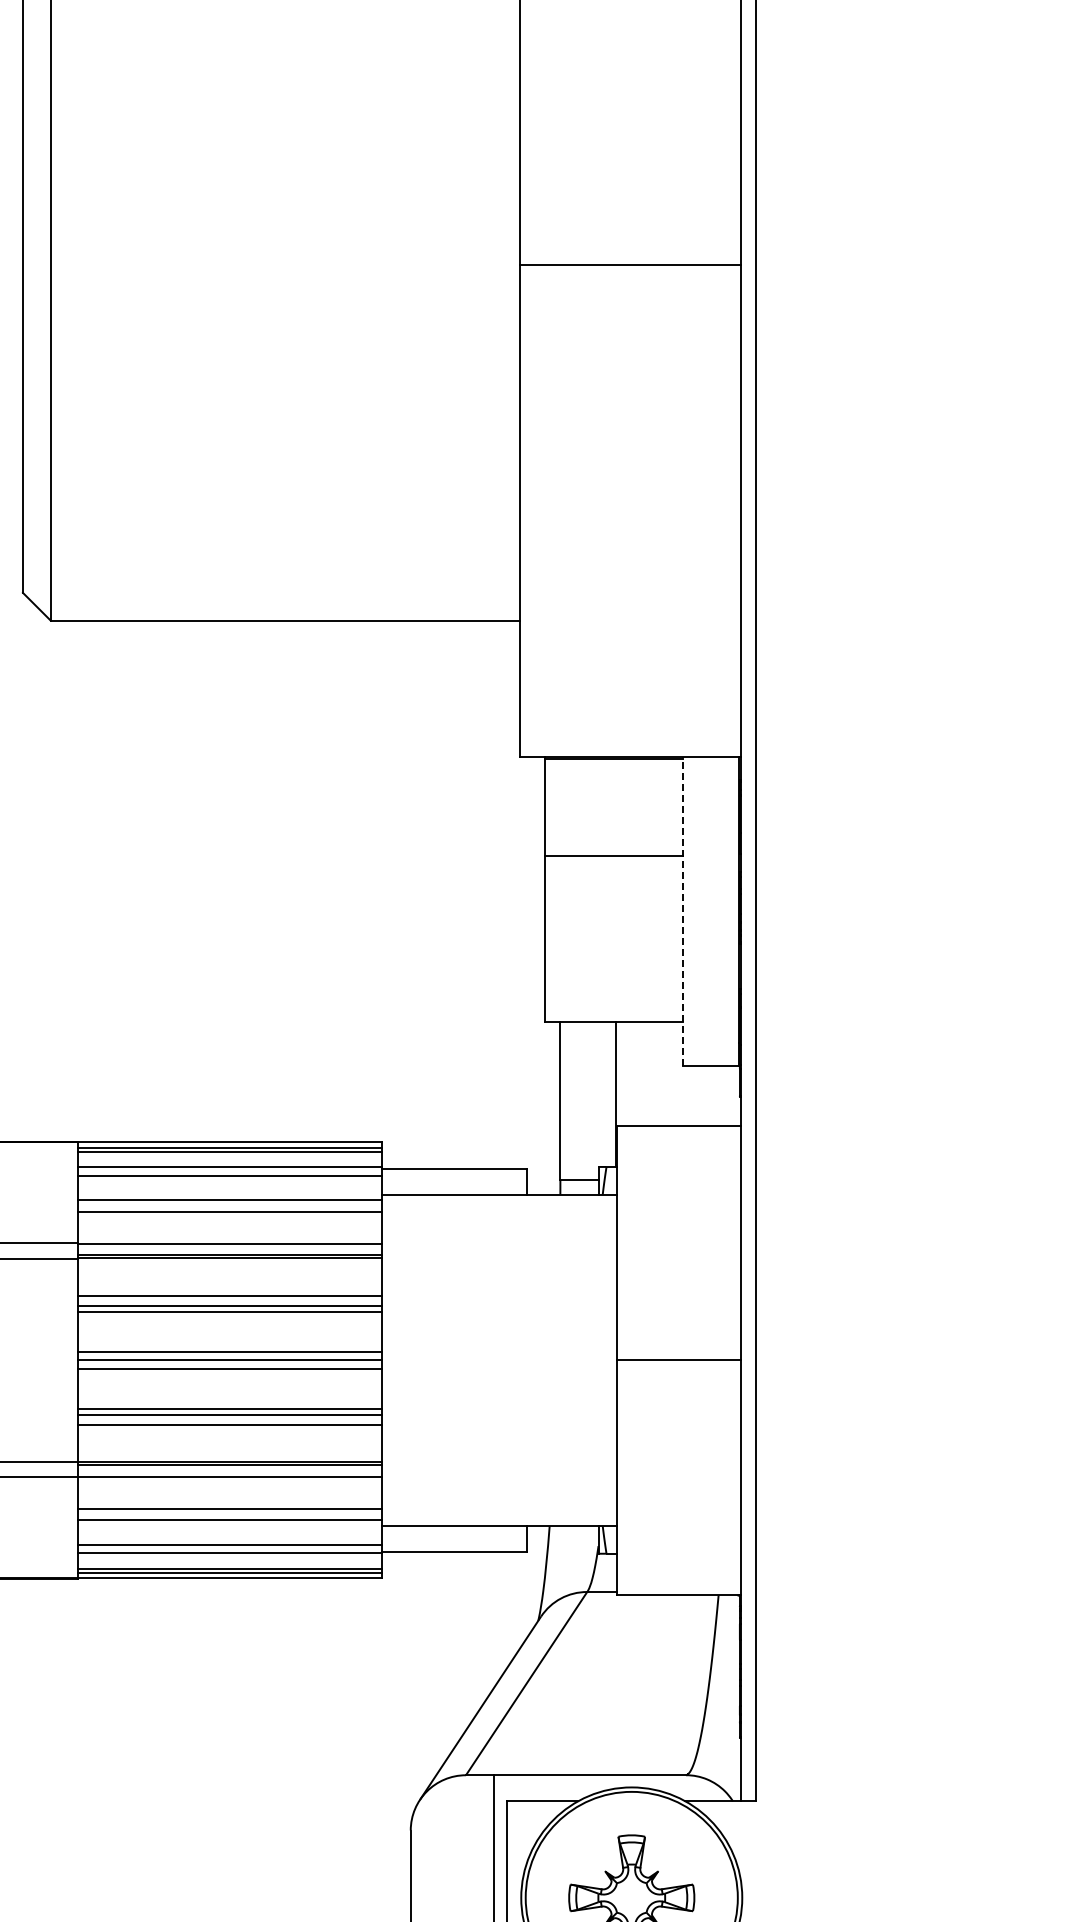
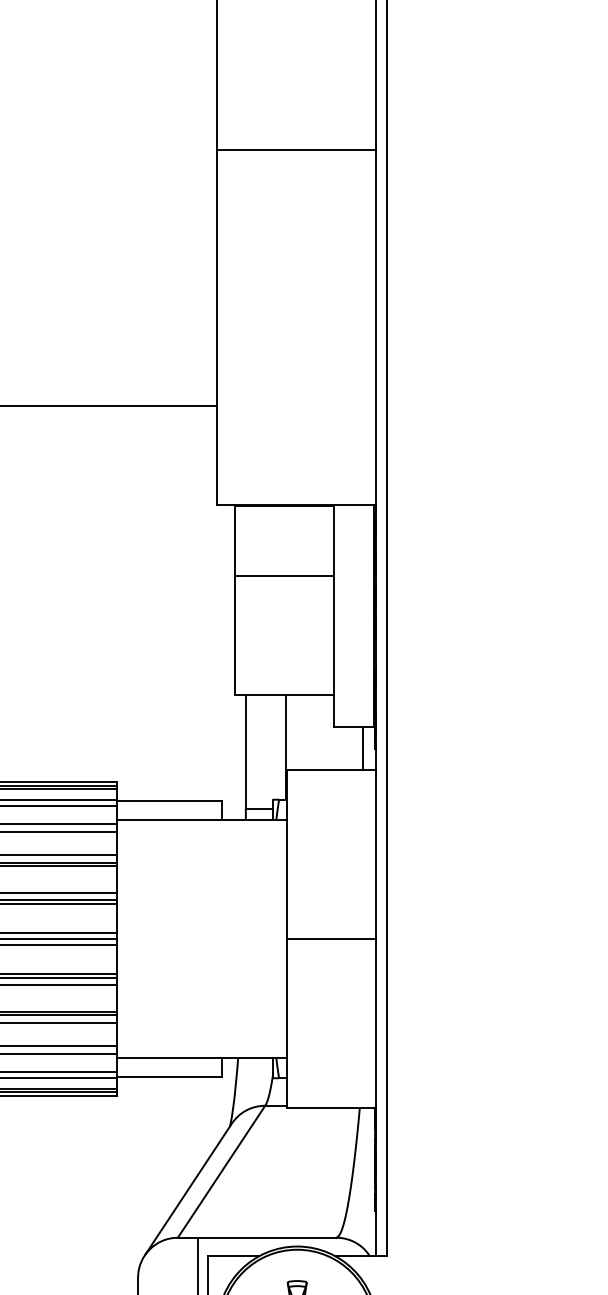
line: (683, 911) -> (334, 615), dashed -> solid
line: (722, 1095) -> (362, 748), added

